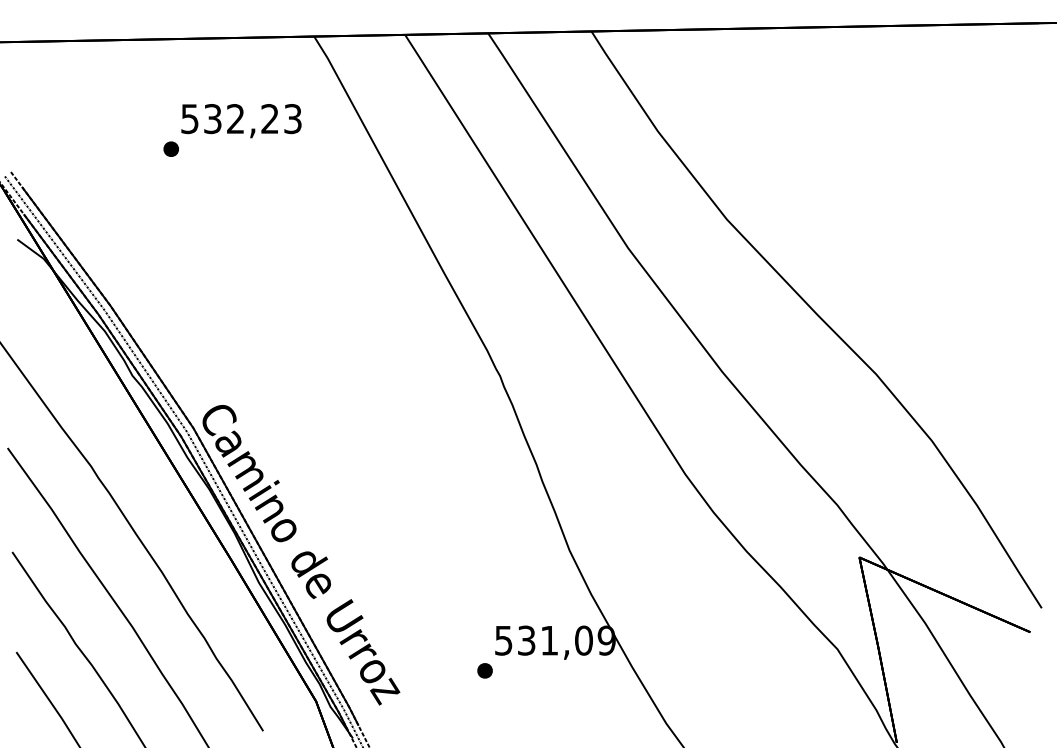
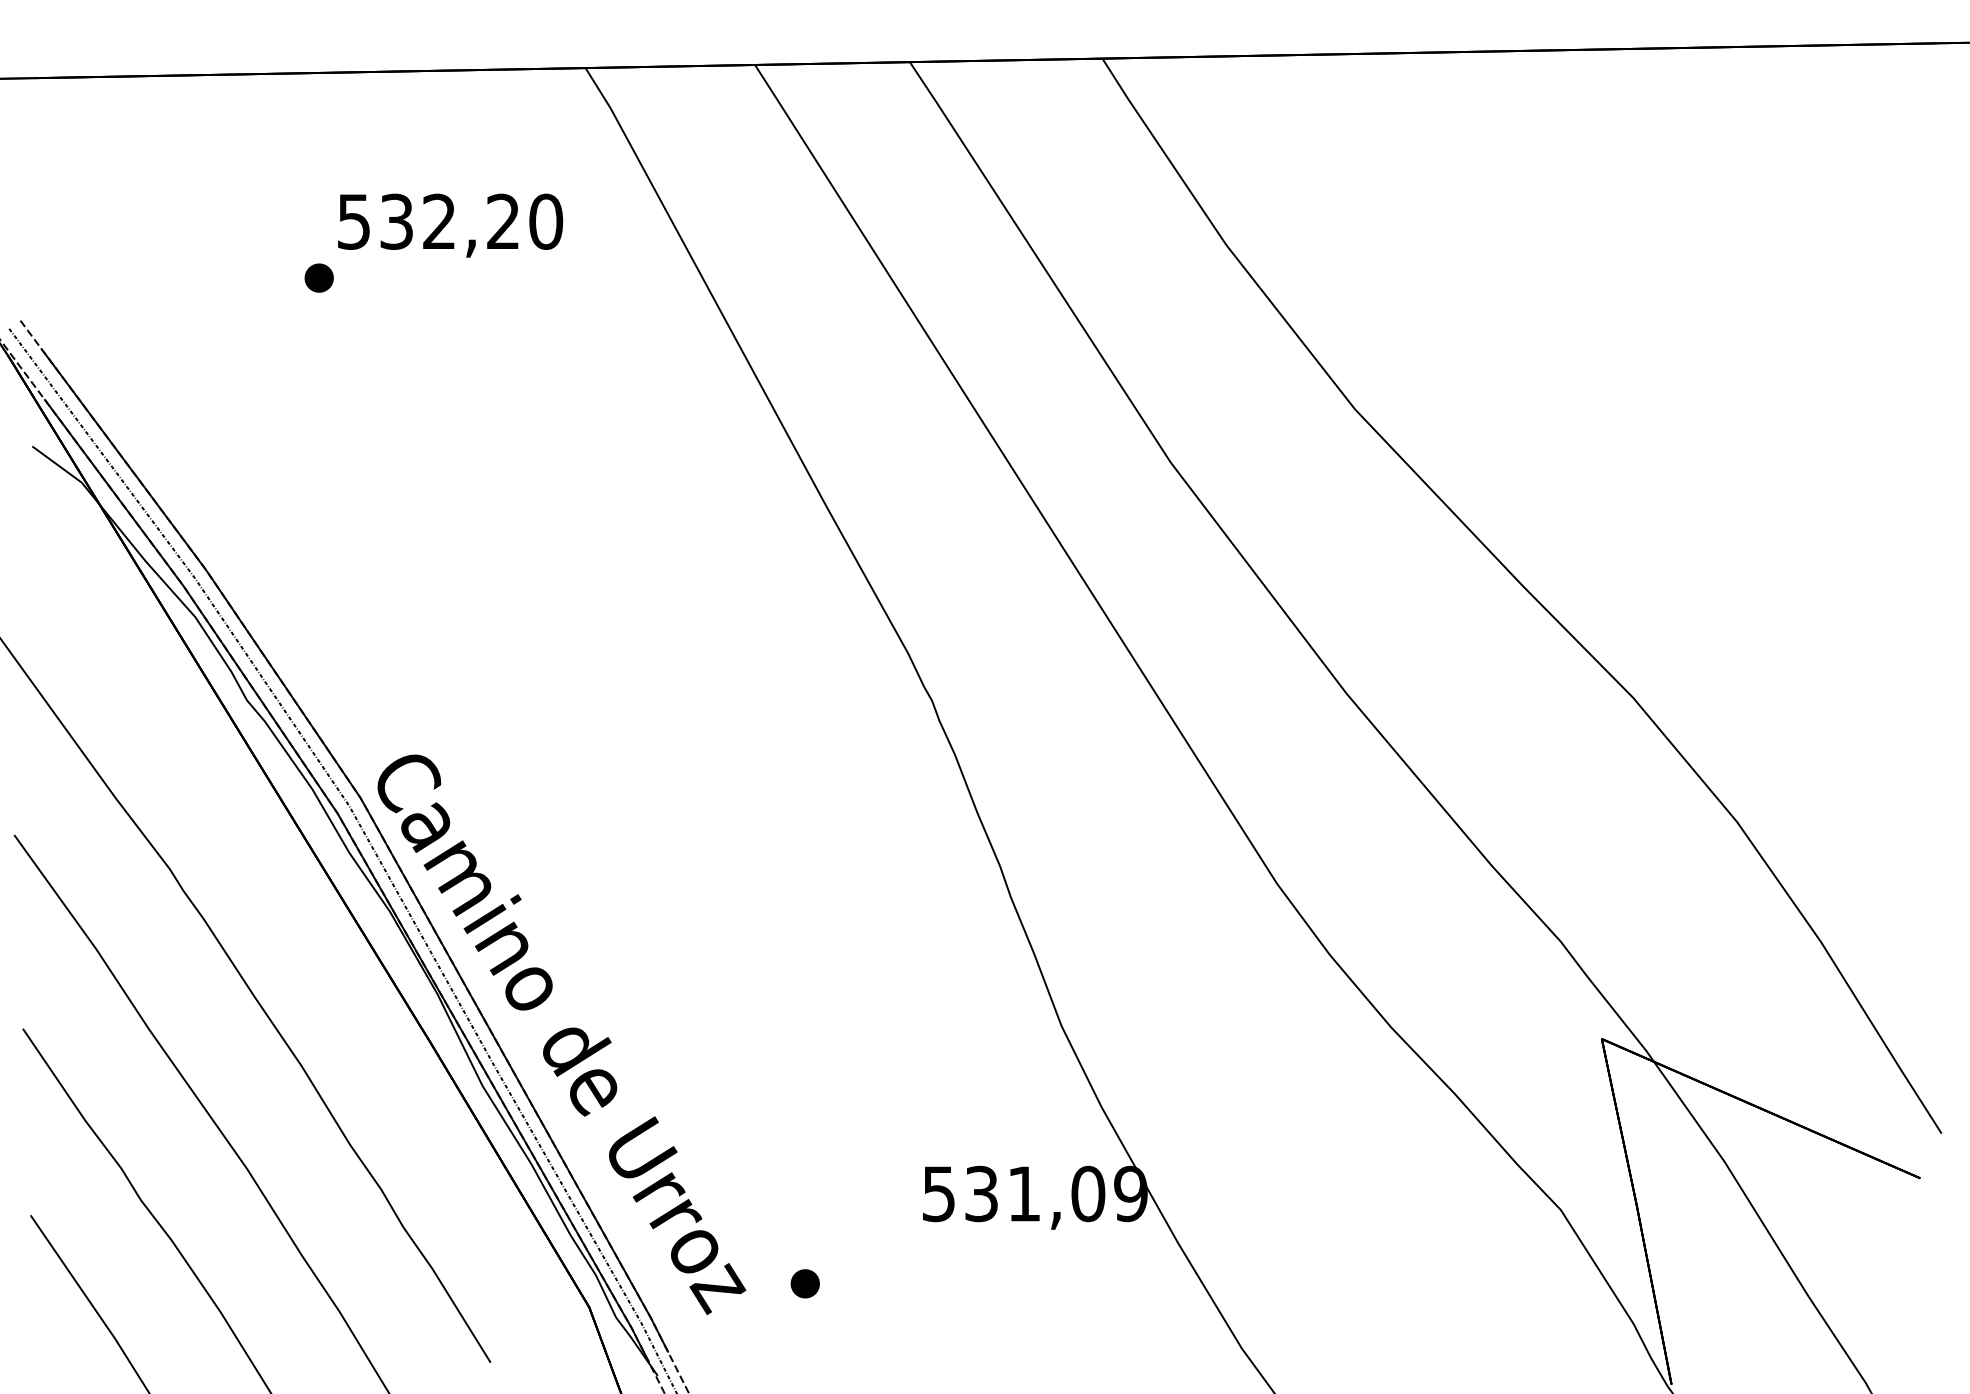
text: (293, 119) -> (547, 222), 532,23 -> 532,20
part: (484, 670) -> (804, 1283), moved

